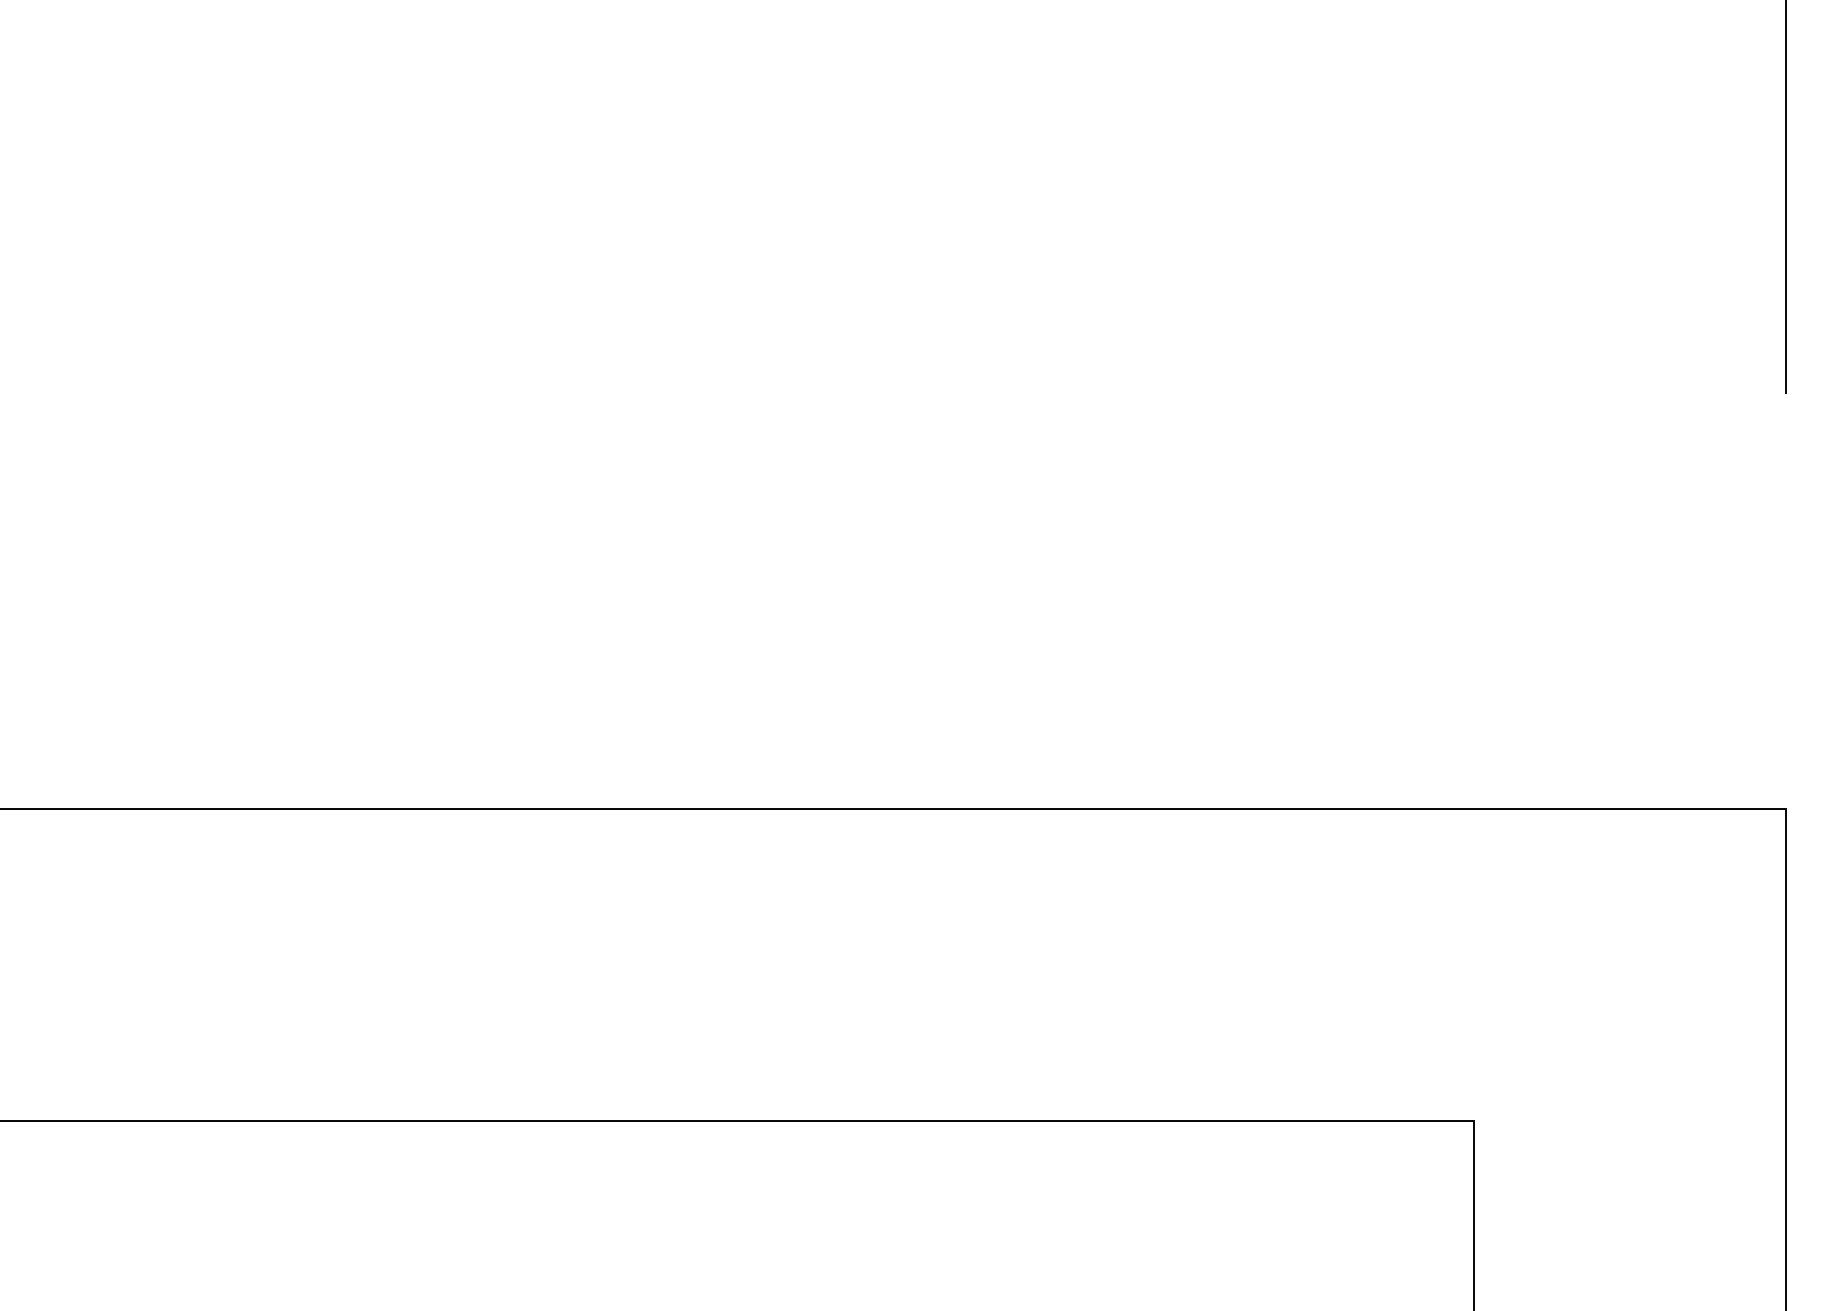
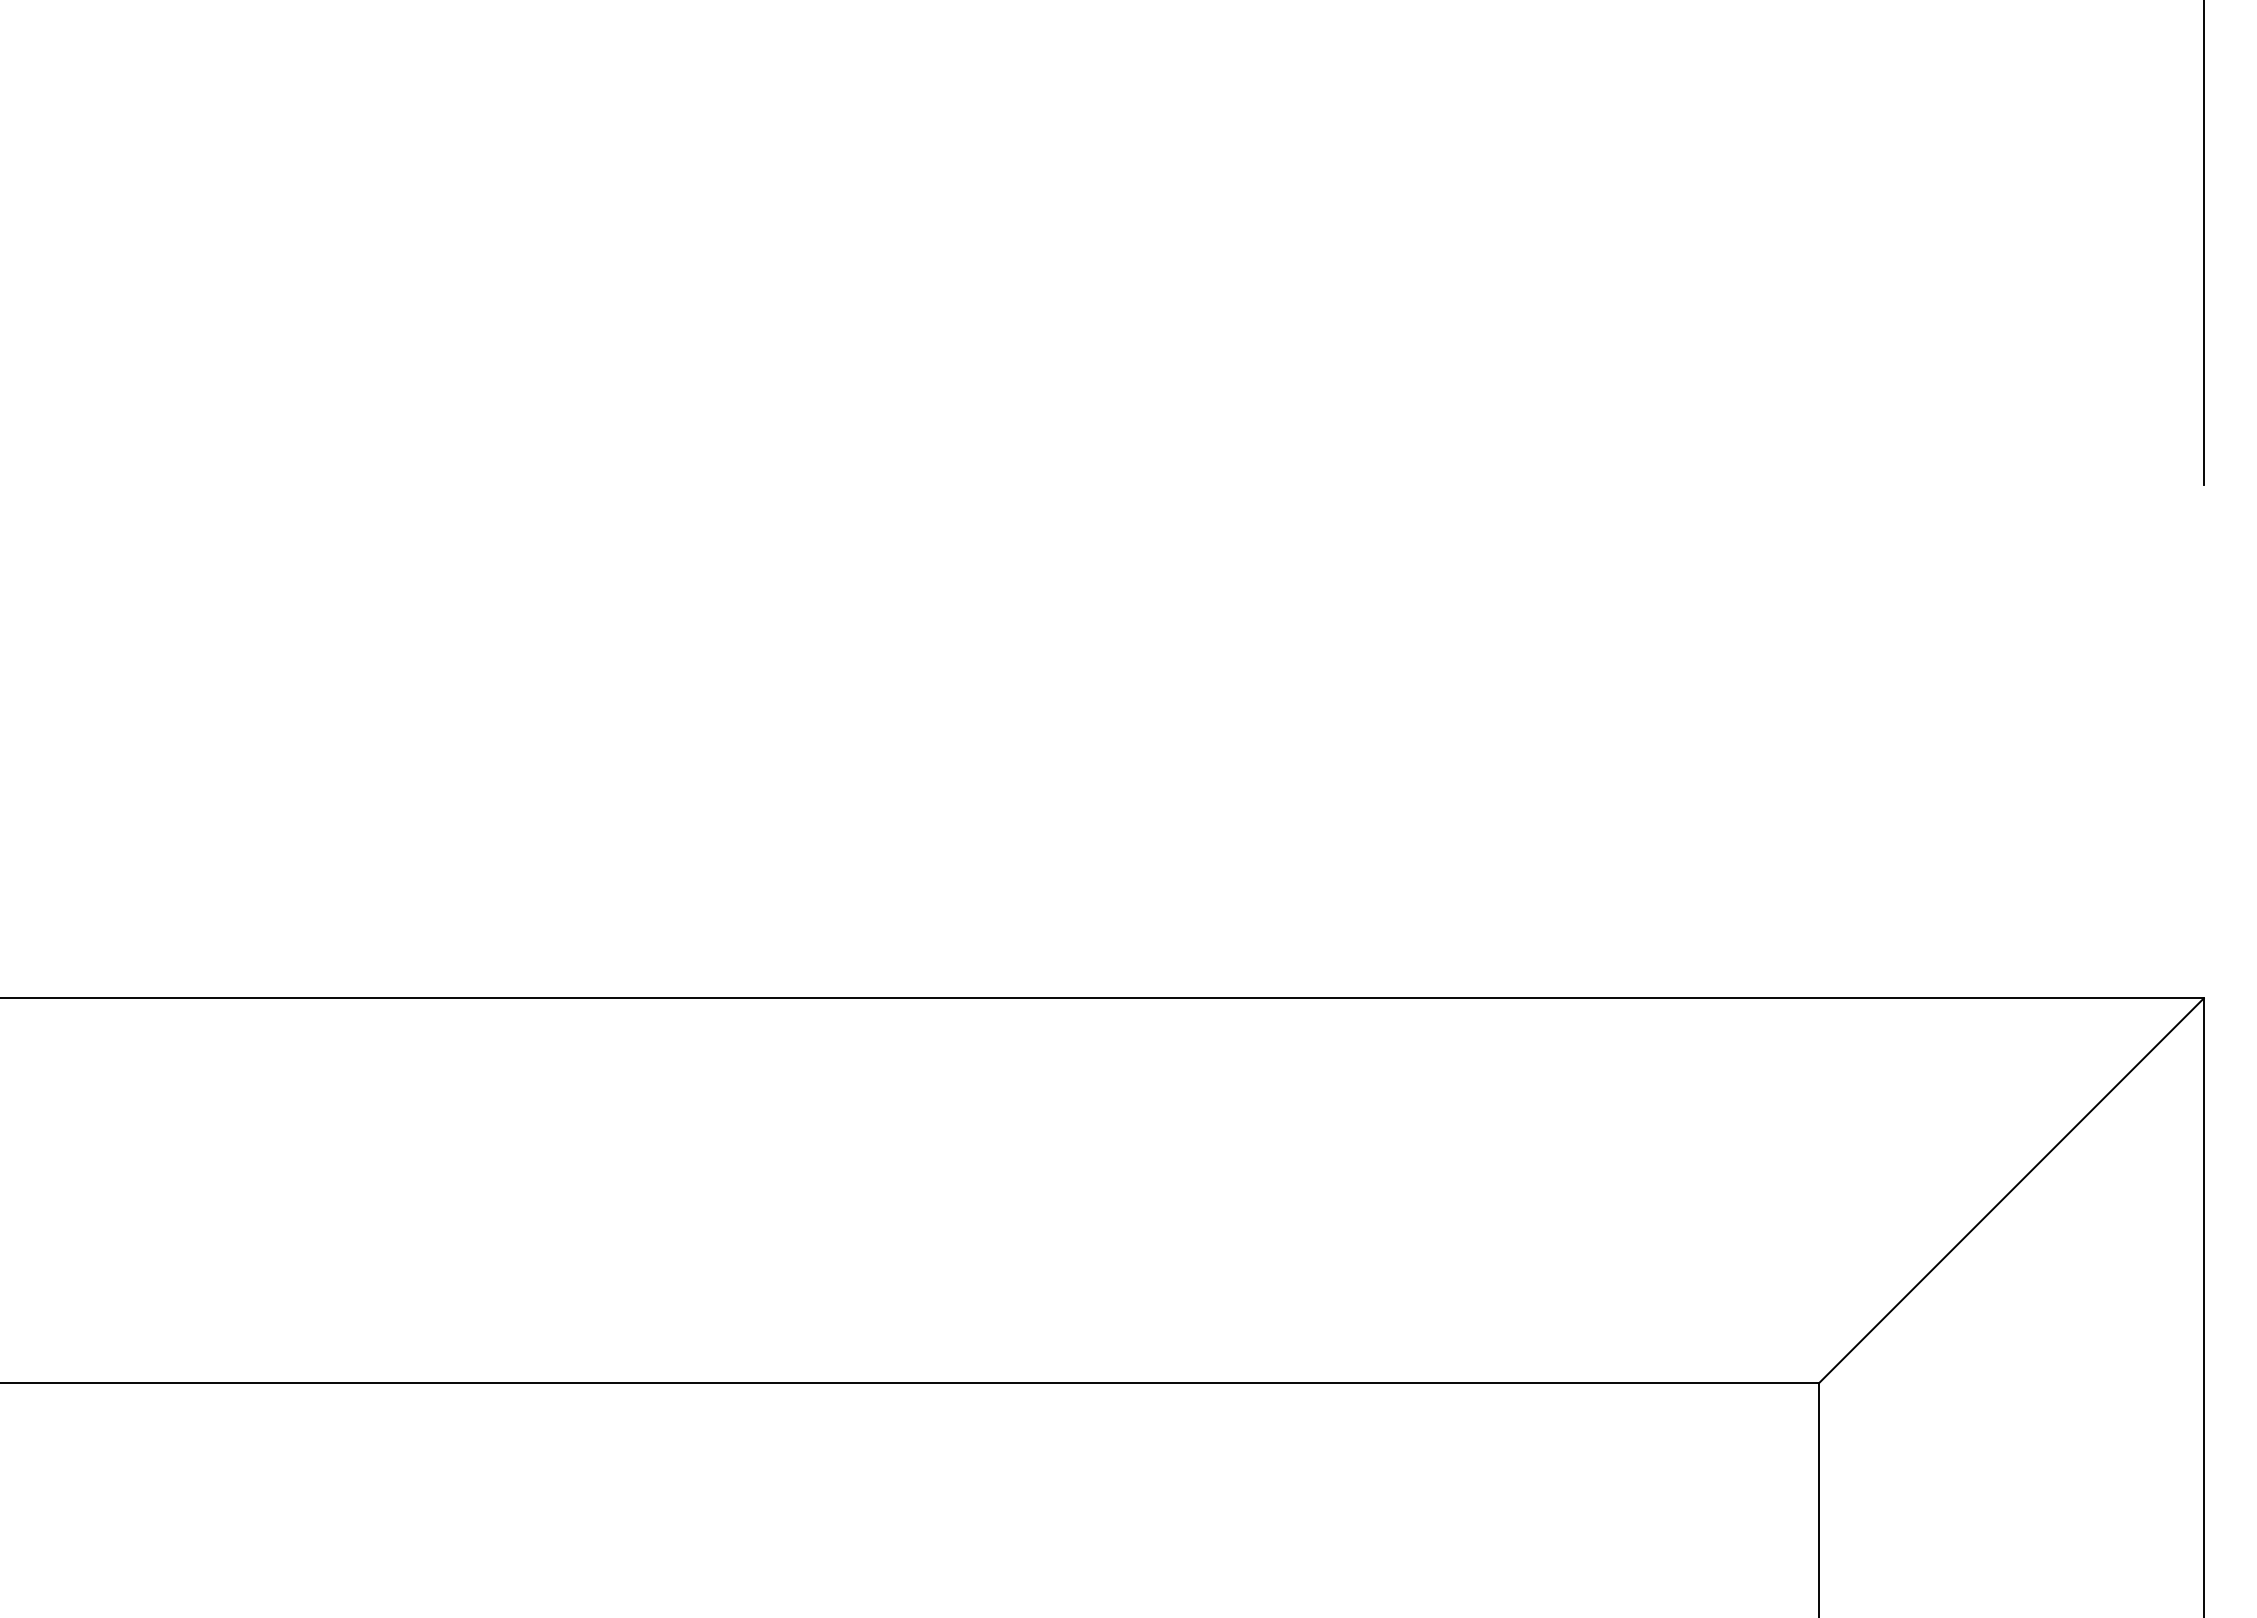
line: (1629, 964) -> (2010, 1190), added

